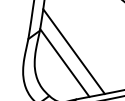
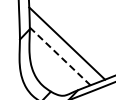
line: (64, 63) -> (59, 57), solid -> dashed

